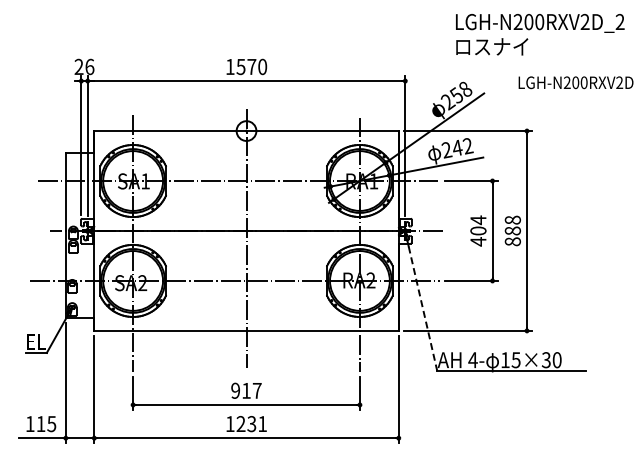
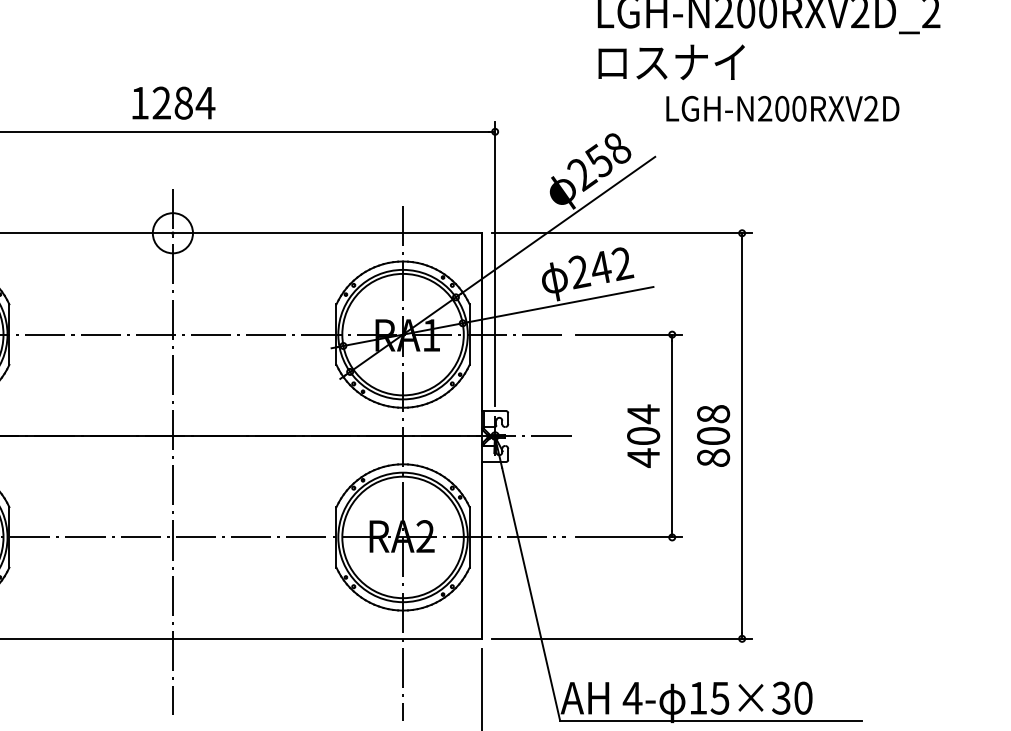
text: (251, 66) -> (183, 102), 1570 -> 1284
text: (575, 82) -> (781, 108), moved
text: (512, 230) -> (712, 435), 888 -> 808
line: (423, 308) -> (532, 593), dashed -> solid

